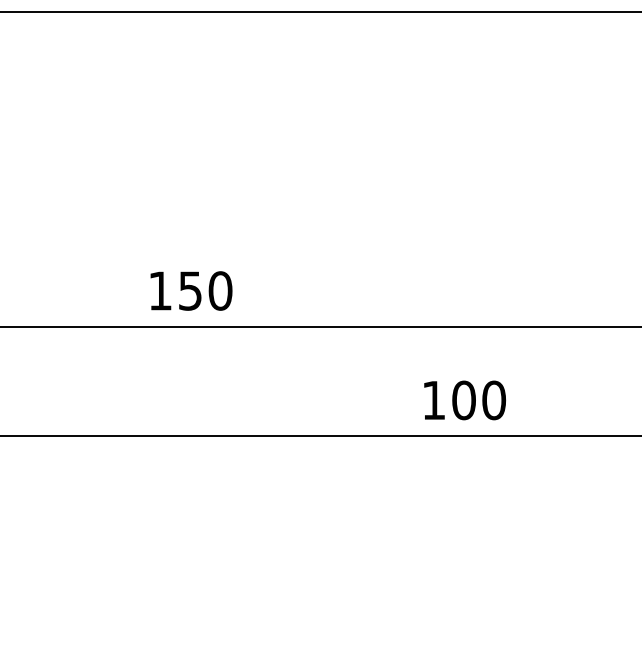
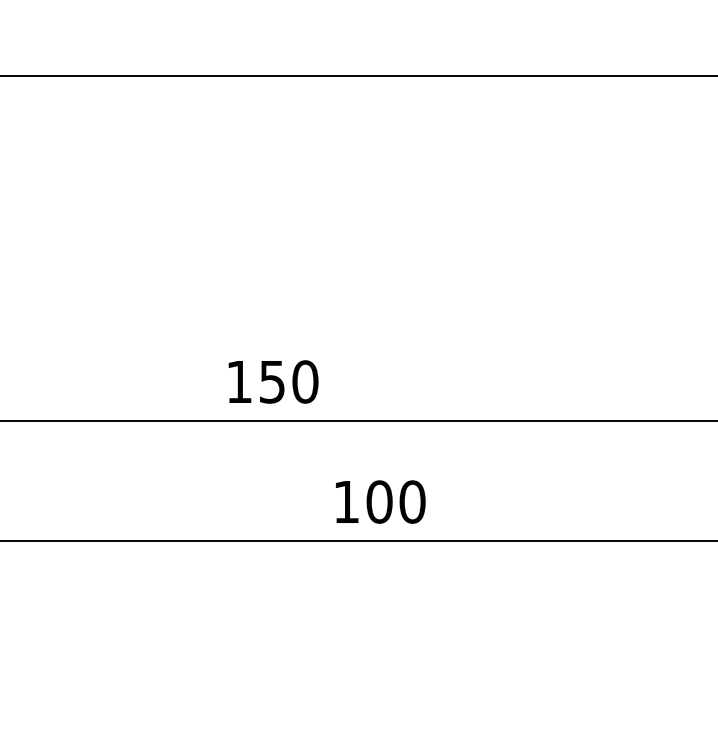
text: (191, 290) -> (273, 381), moved
text: (464, 399) -> (380, 501), moved

